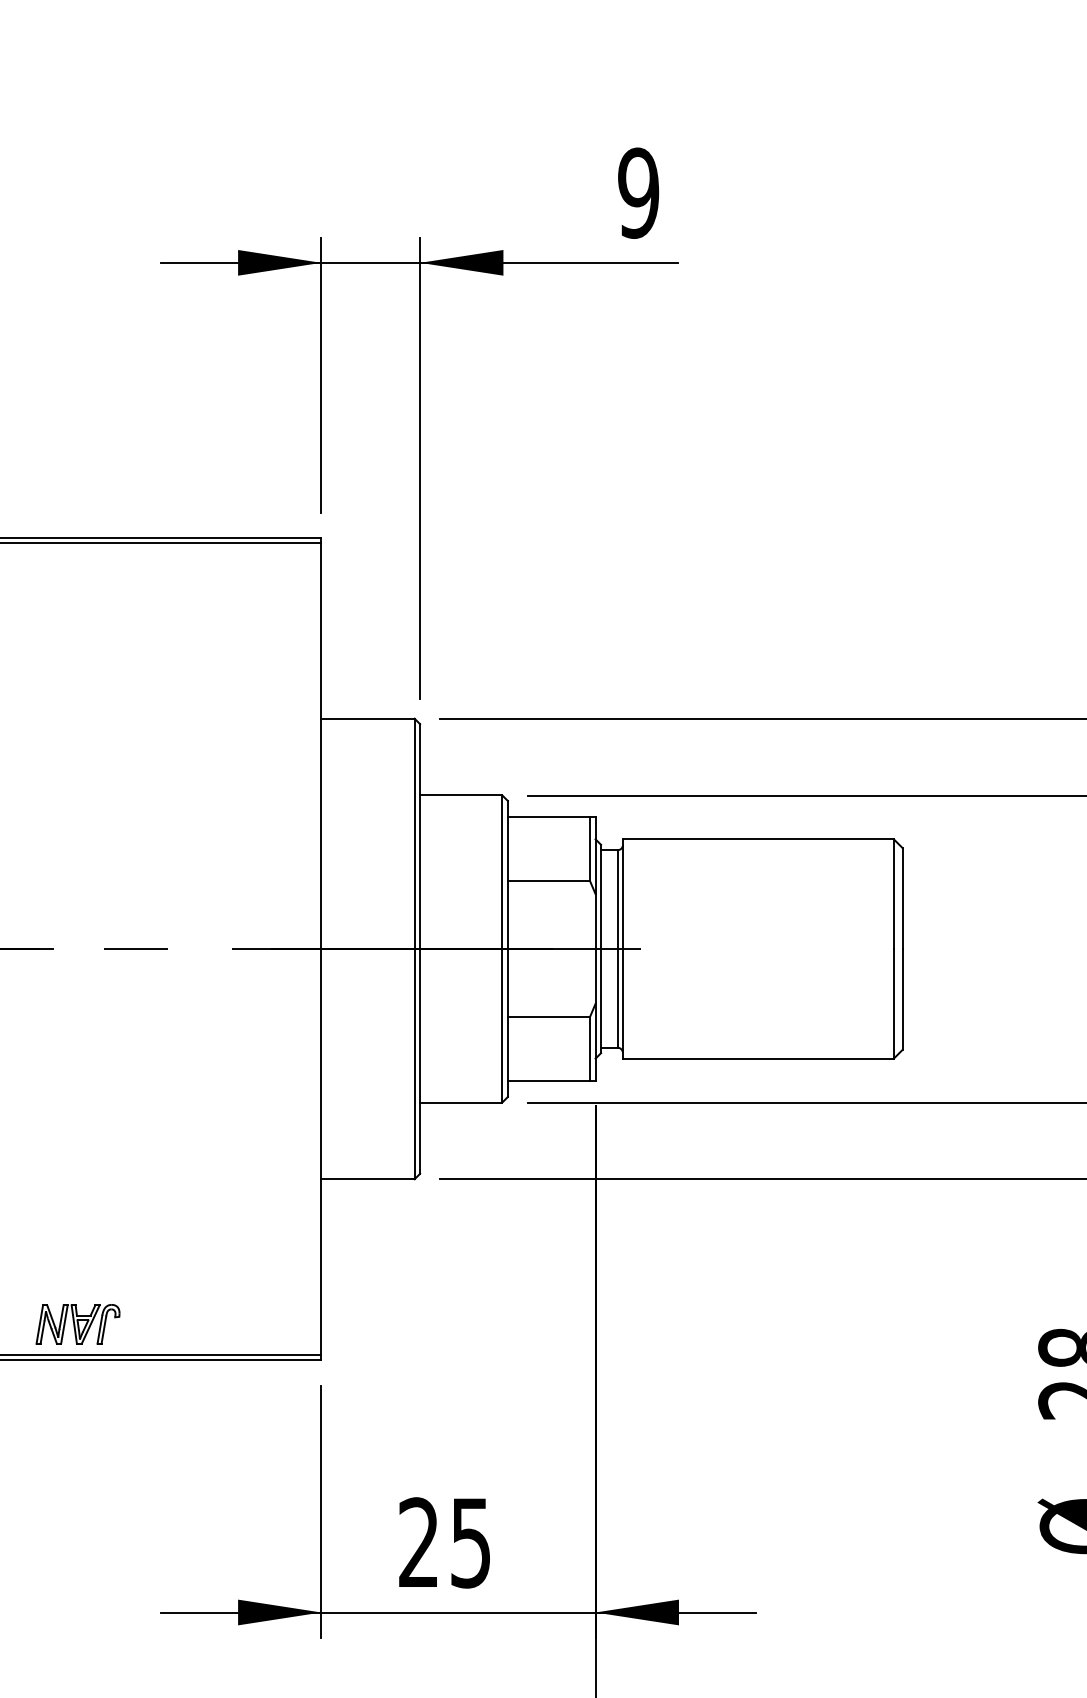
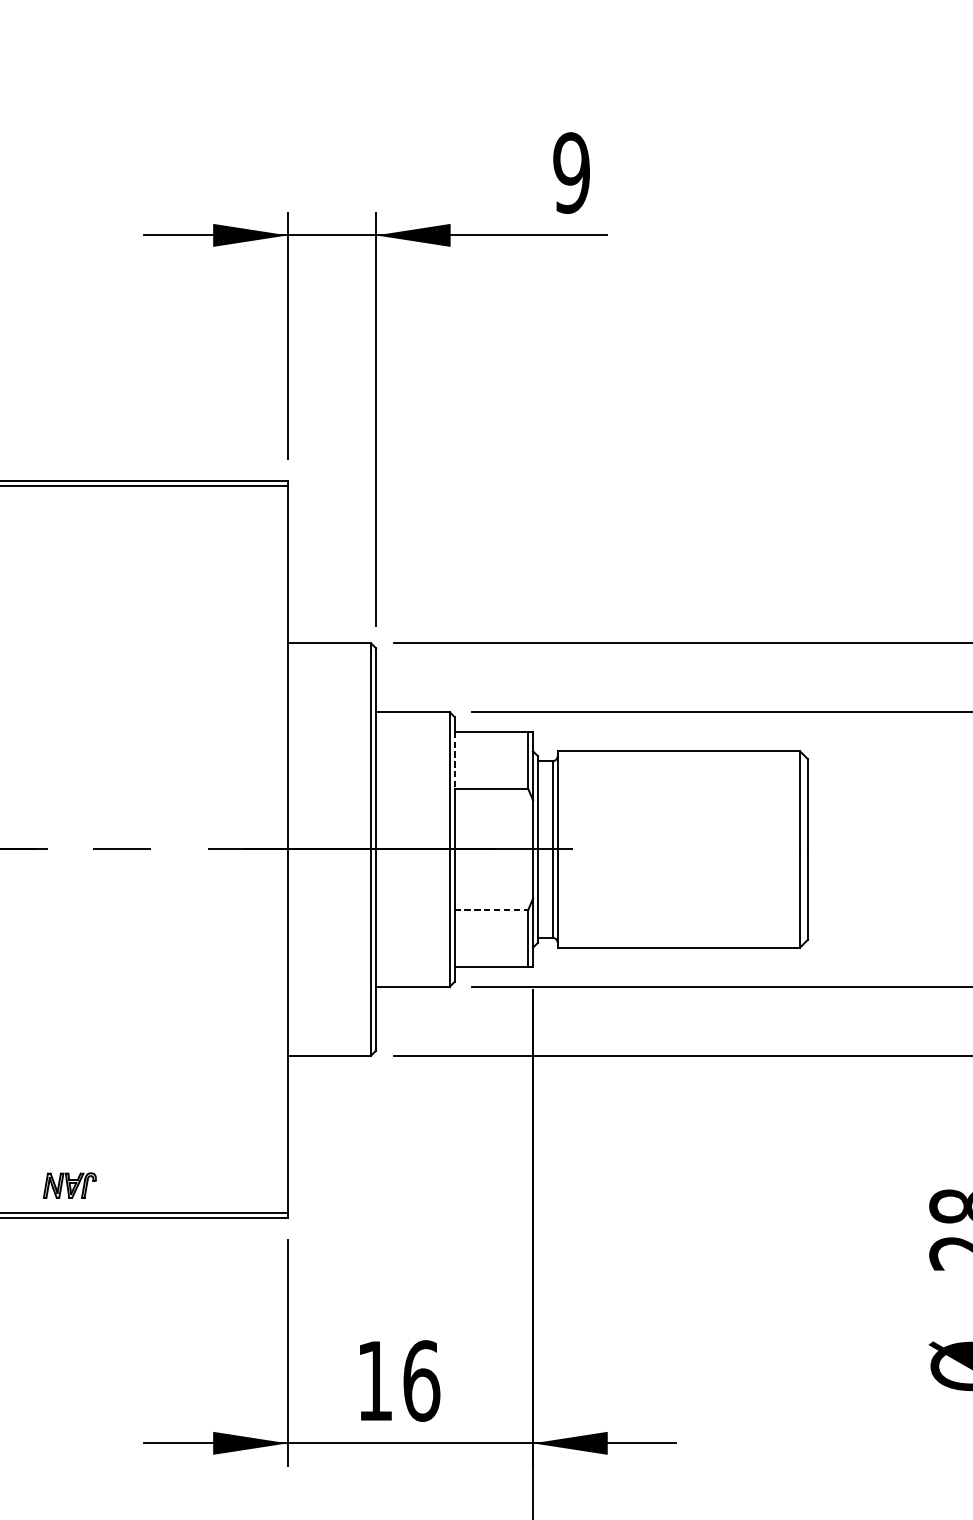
line: (507, 849) -> (454, 760), solid -> dashed
line: (549, 1016) -> (491, 909), solid -> dashed
part: (77, 1324) -> (69, 1185), size x0.7
text: (445, 1542) -> (398, 1380), 25 -> 16

